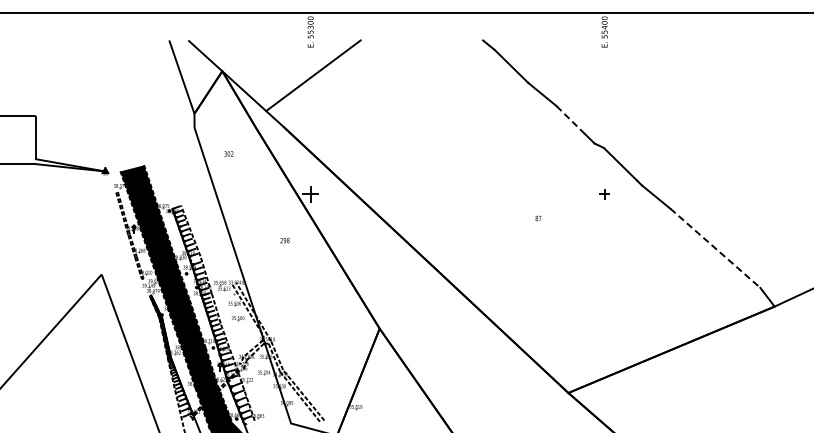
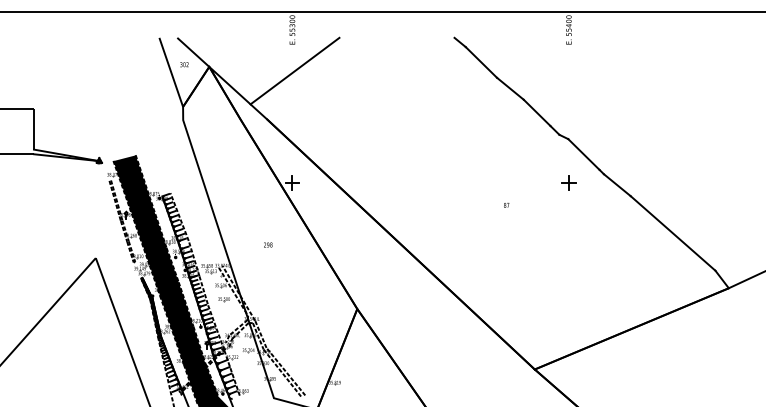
line: (570, 120) -> (536, 113), dashed -> solid
text: (228, 153) -> (184, 64), moved
part: (604, 194) -> (568, 182), size x1.67
text: (284, 240) -> (267, 244), moved
line: (715, 248) -> (673, 233), dashed -> solid

